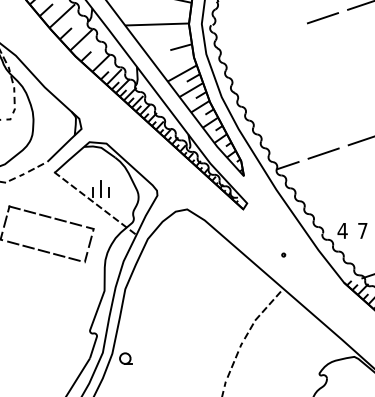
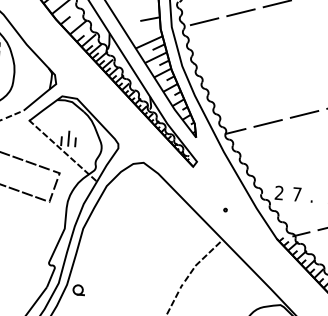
line: (282, 31) -> (240, 12), added
line: (242, 45) -> (204, 22), added
text: (342, 230) -> (279, 192), 4 -> 2

